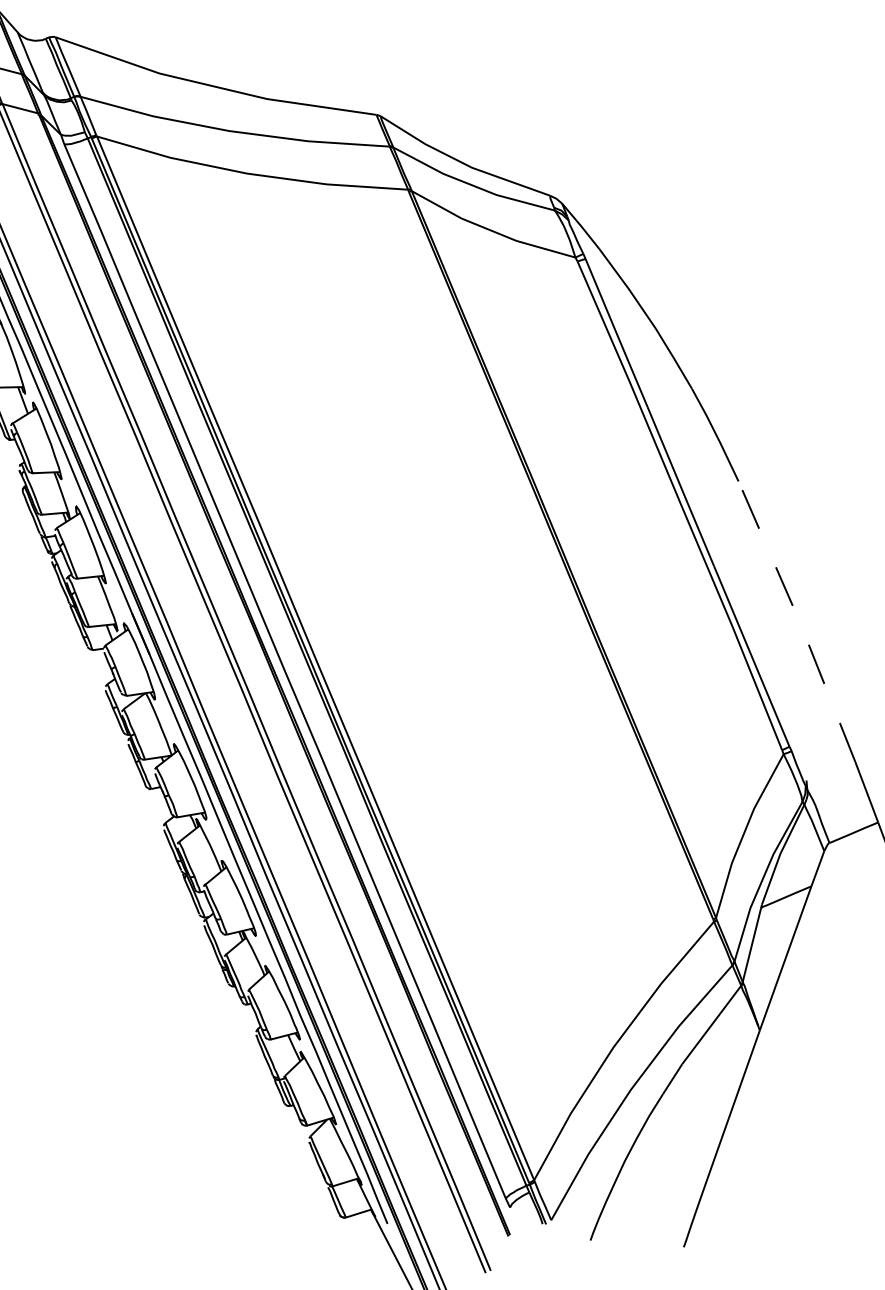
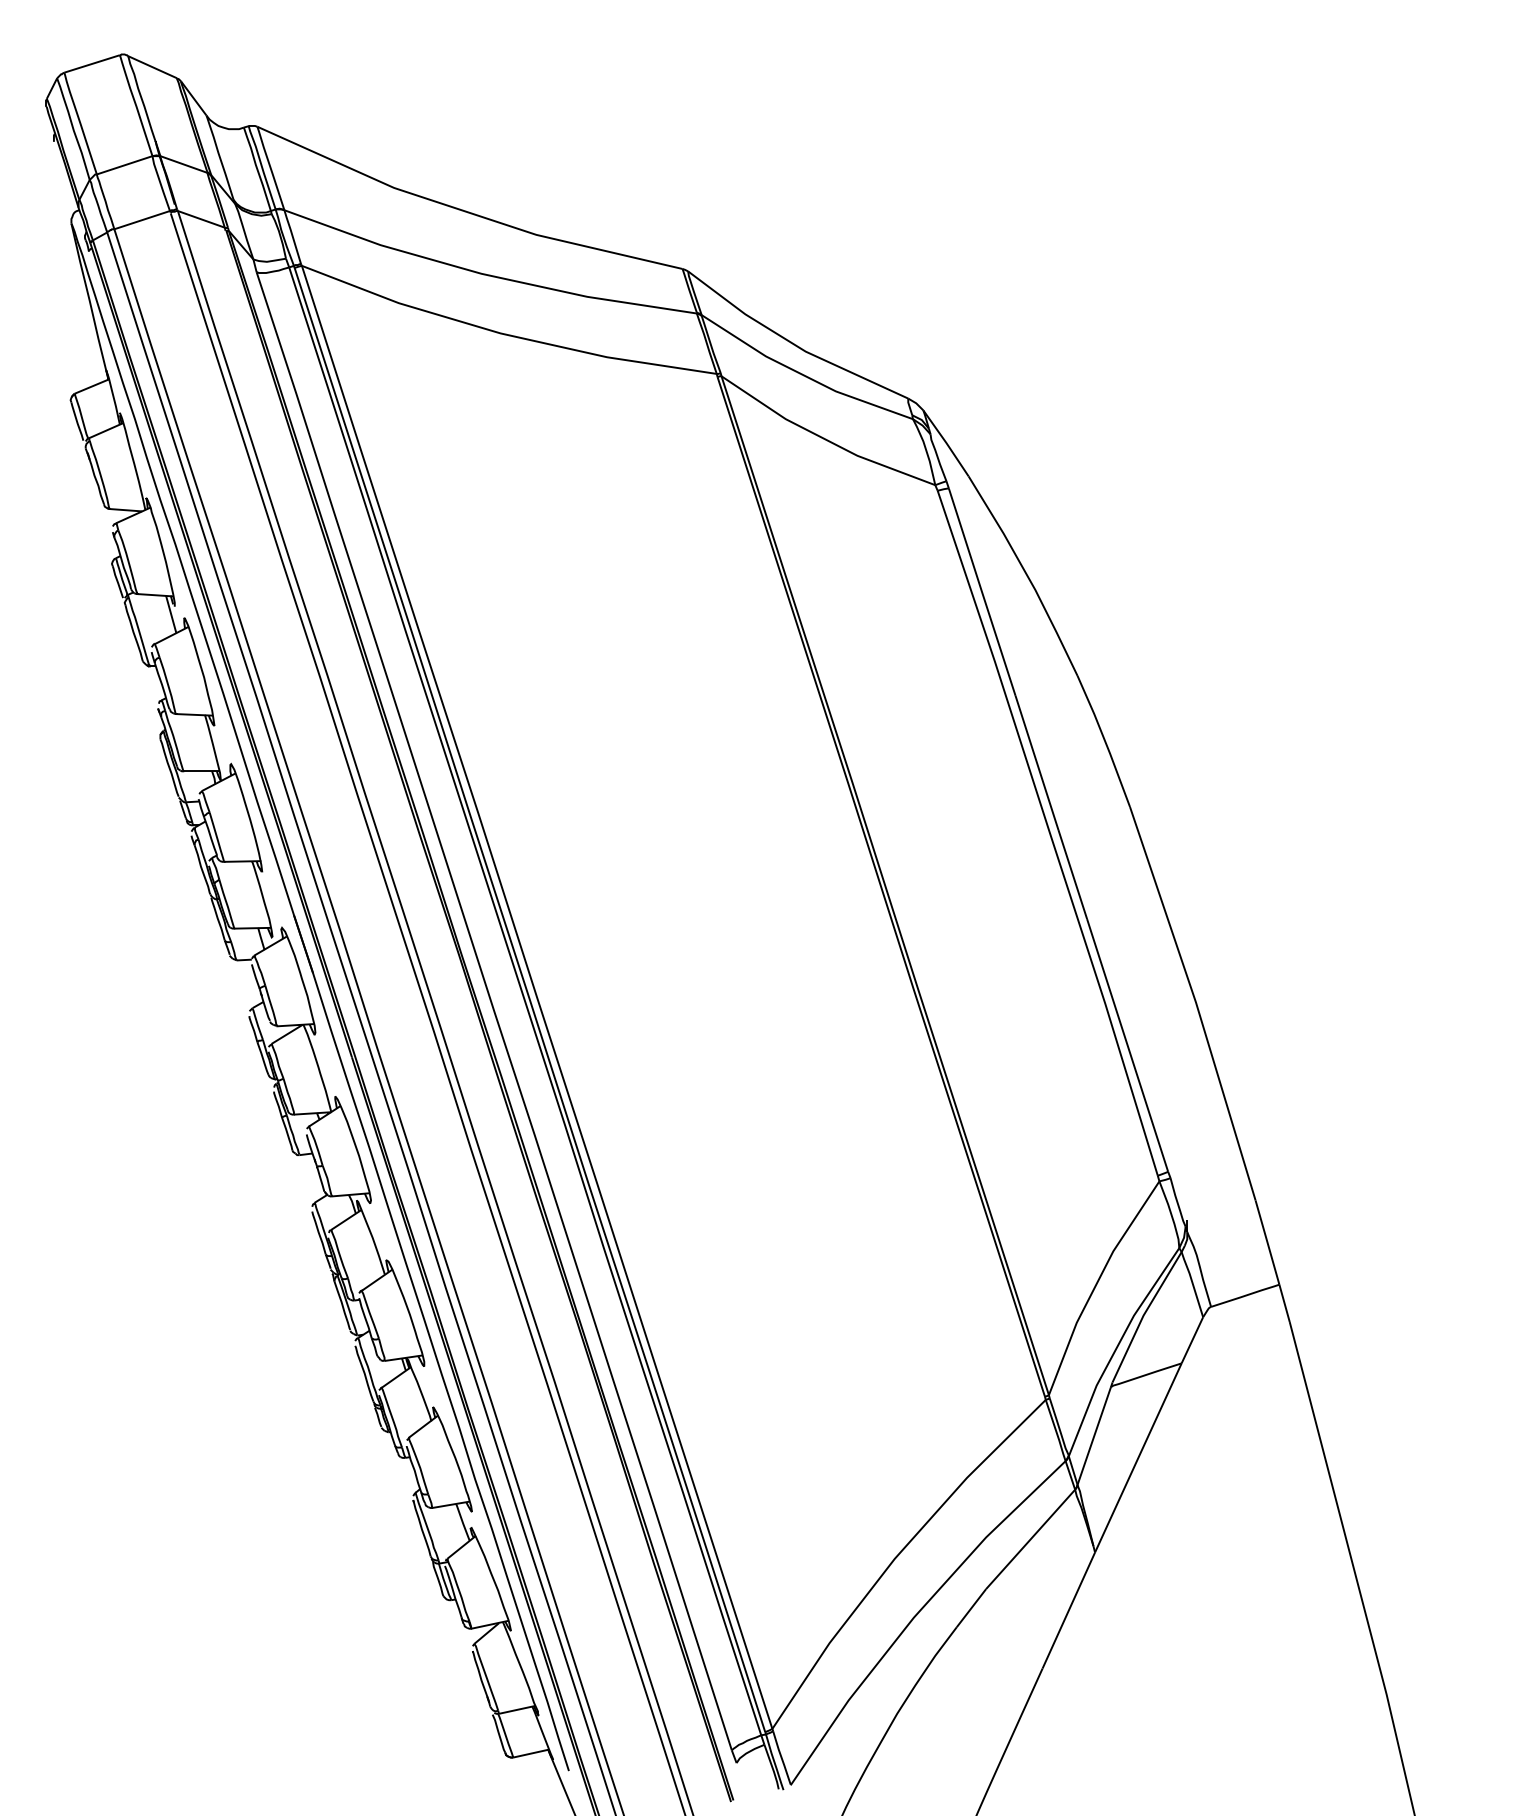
line: (799, 620) -> (1196, 1002), dashed -> solid

